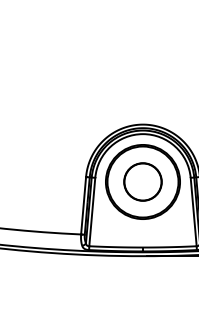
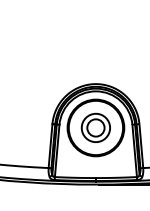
circle: (142, 181) -> (95, 127), size x0.6

